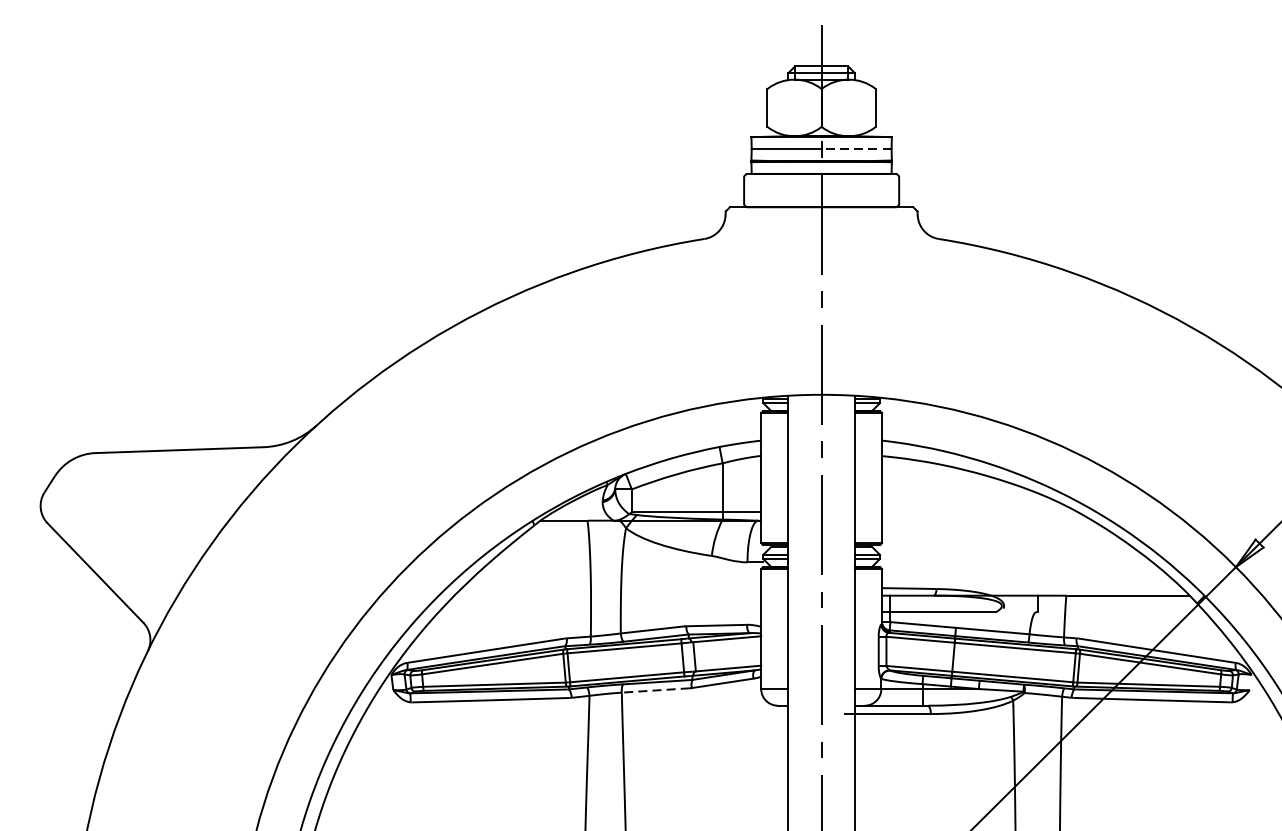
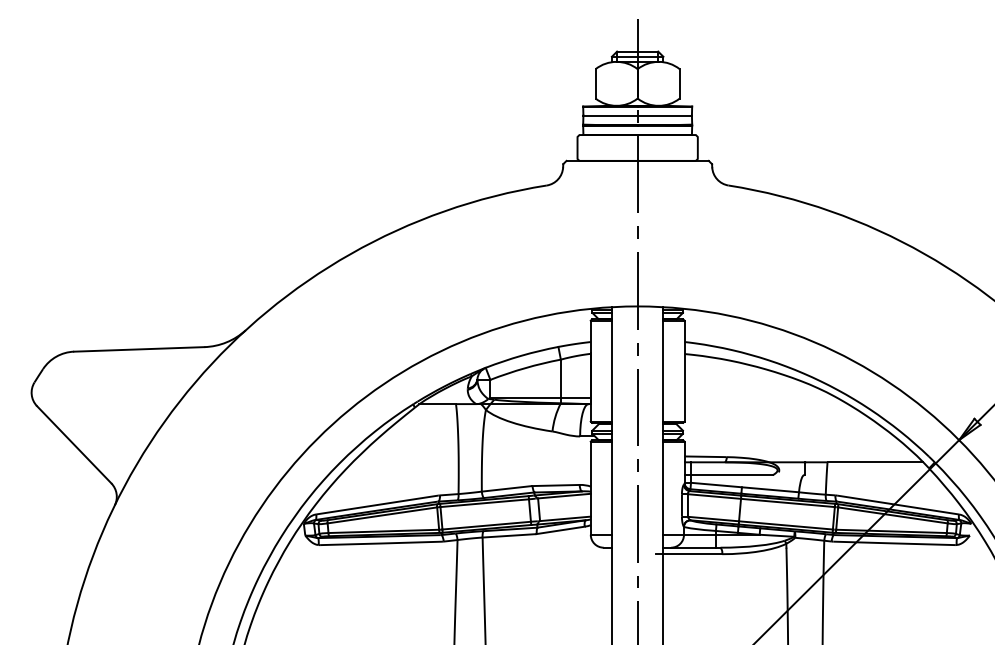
line: (856, 148) -> (664, 115), dashed -> solid
line: (655, 689) -> (508, 535), dashed -> solid

